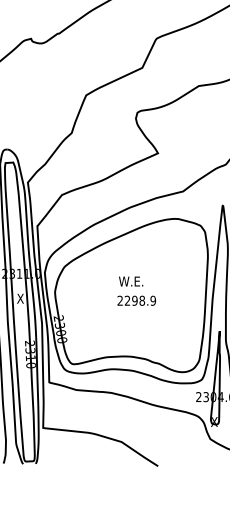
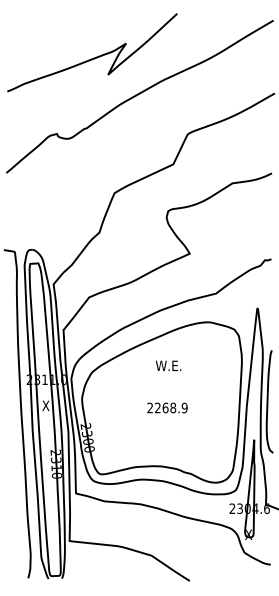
text: (131, 281) -> (168, 365), moved
text: (134, 300) -> (165, 407), 2298.9 -> 2268.9

